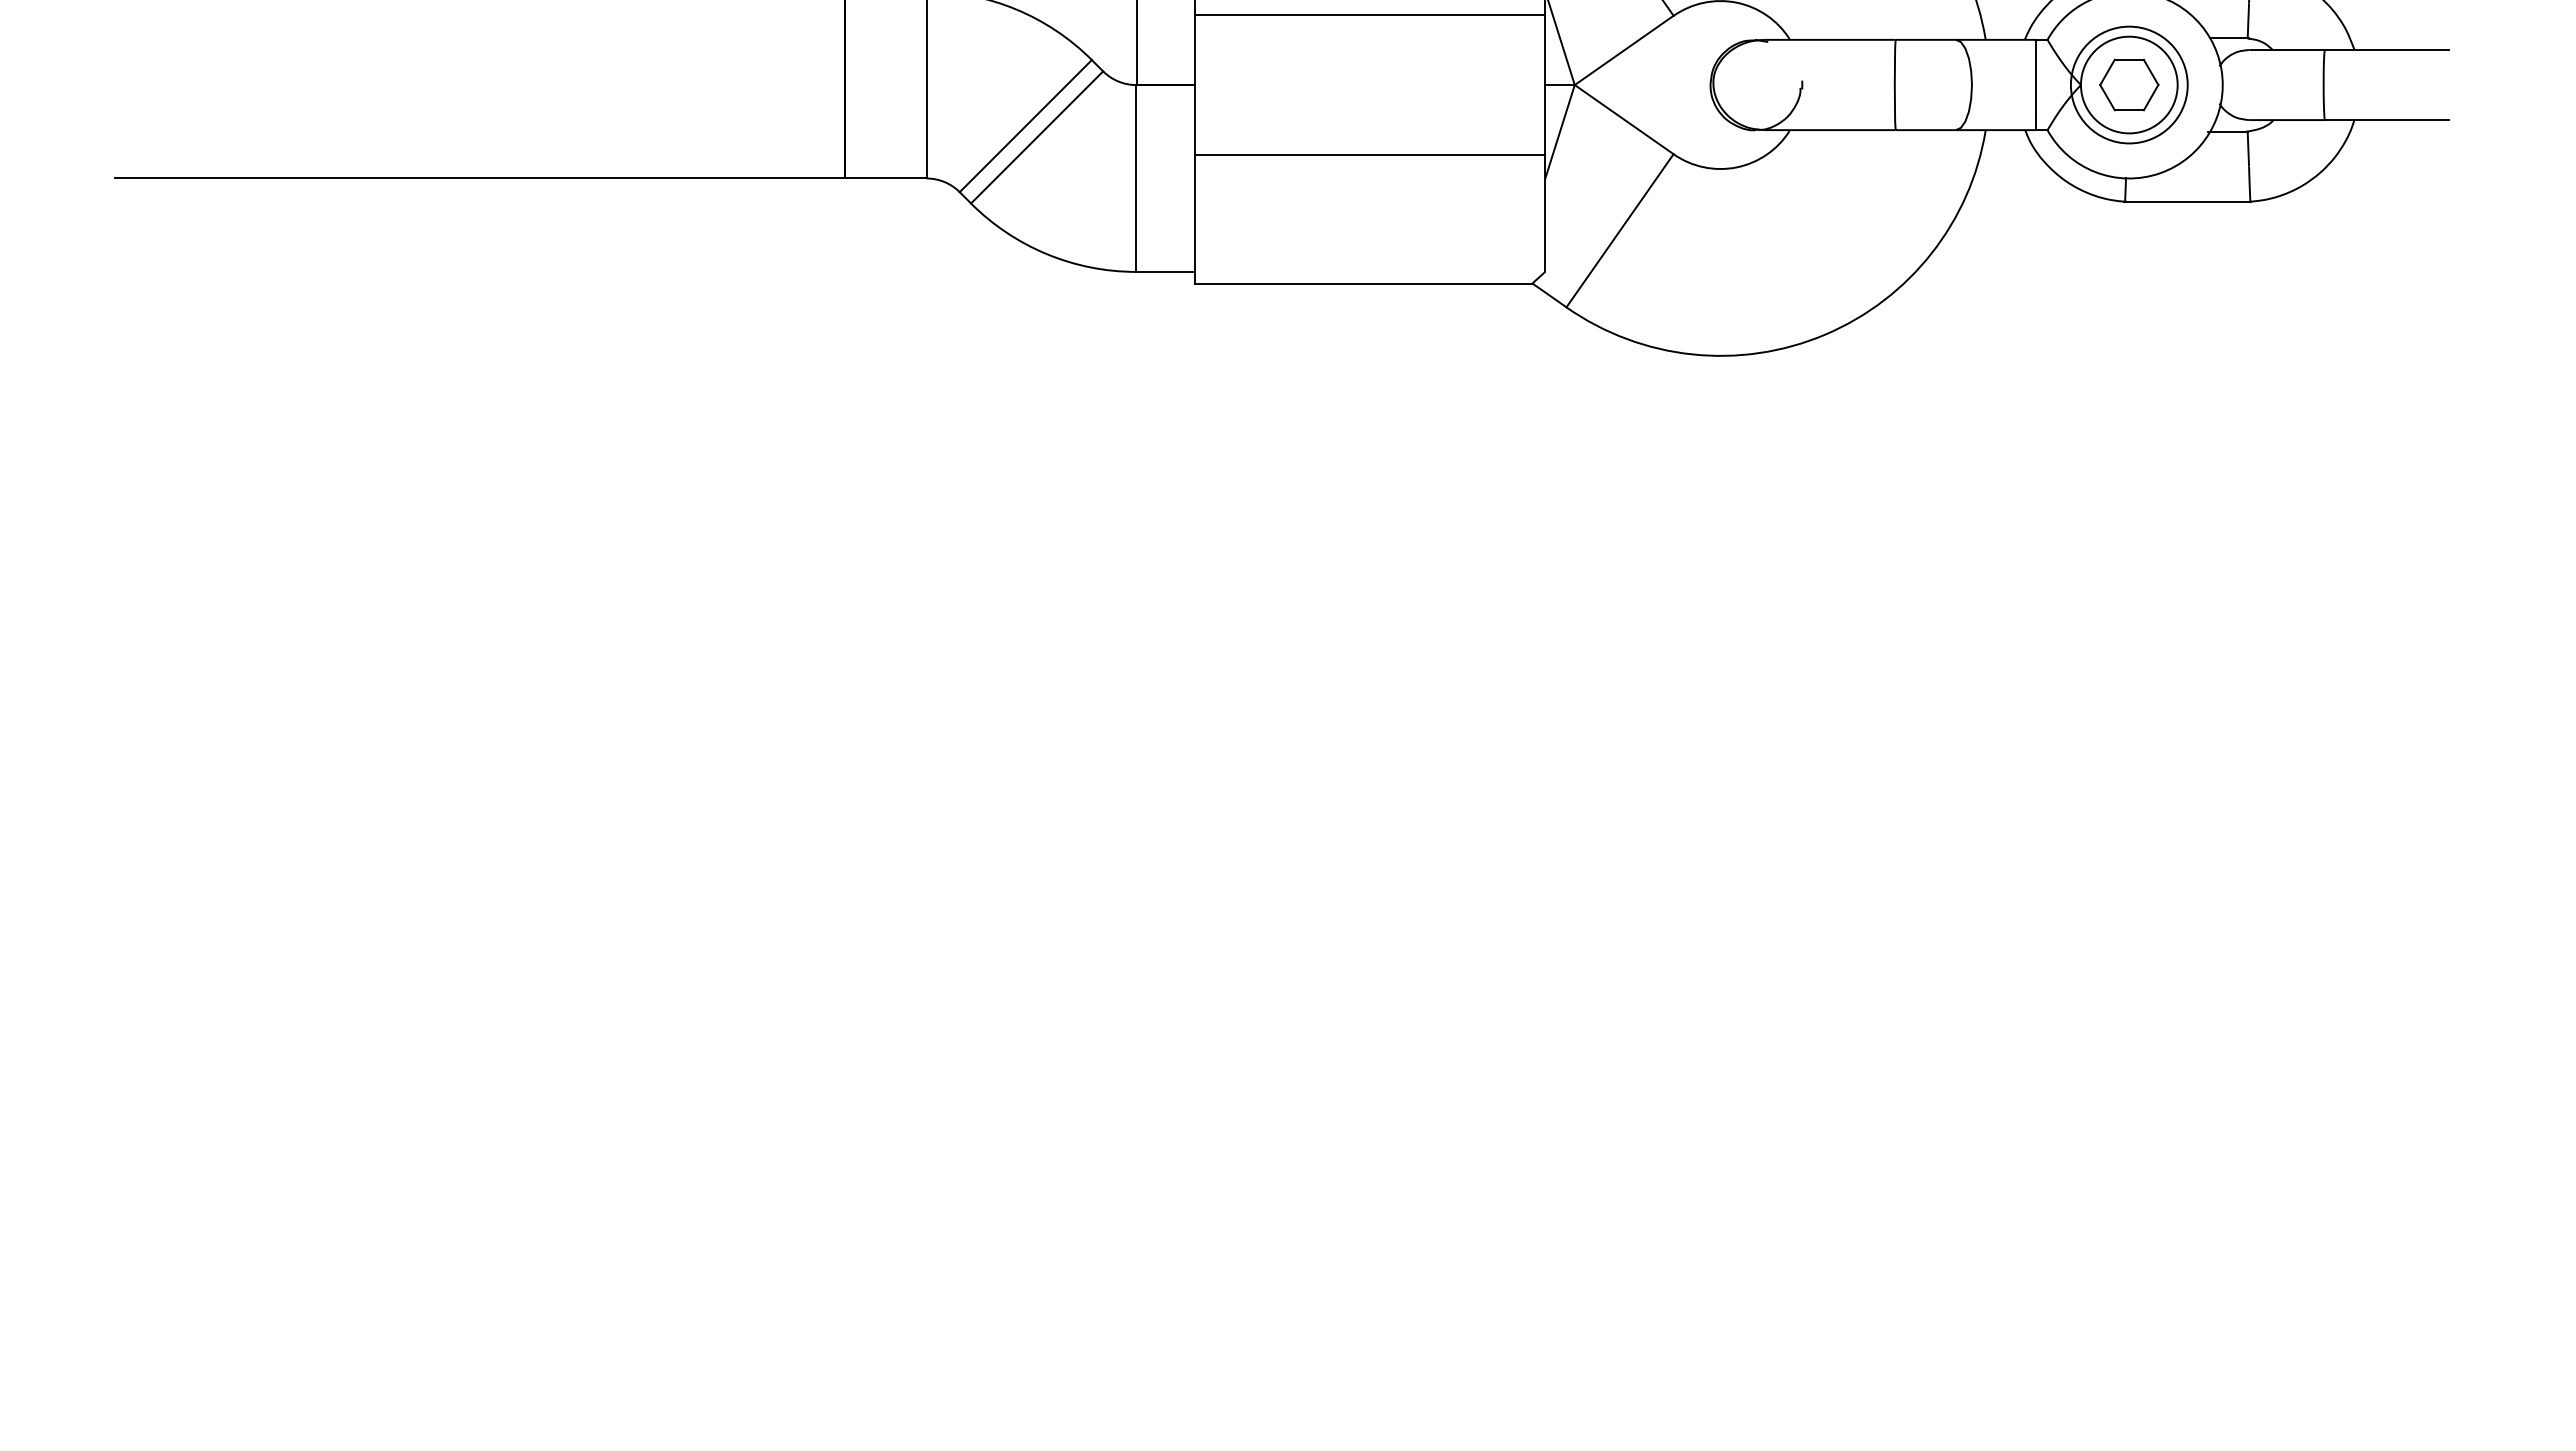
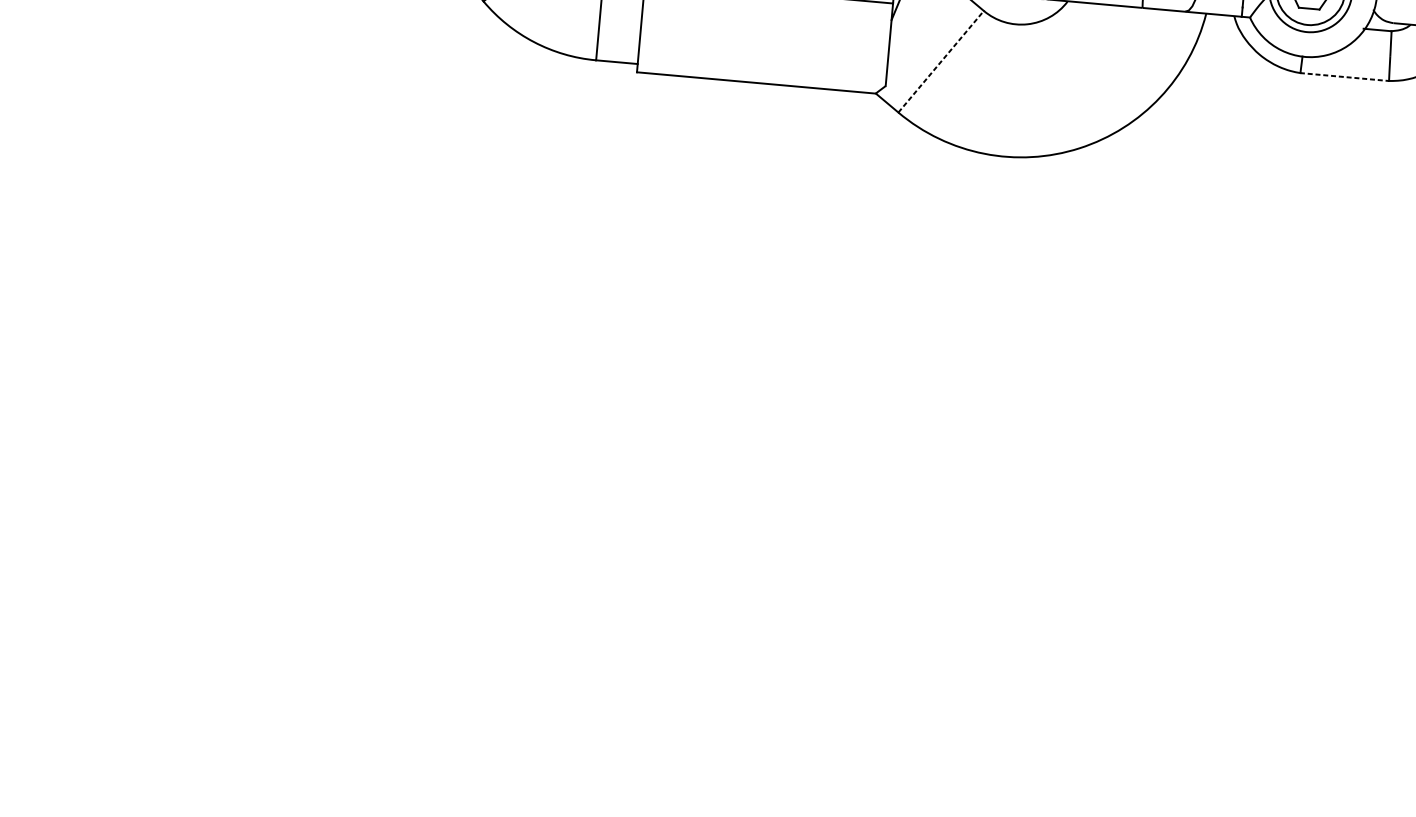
line: (2188, 201) -> (1345, 76), solid -> dashed
line: (1620, 230) -> (941, 61), solid -> dashed

